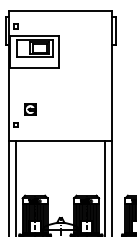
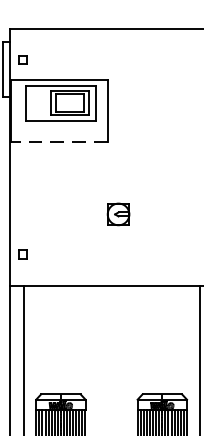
line: (33, 67) -> (57, 141), solid -> dashed
part: (30, 109) -> (118, 214), moved

